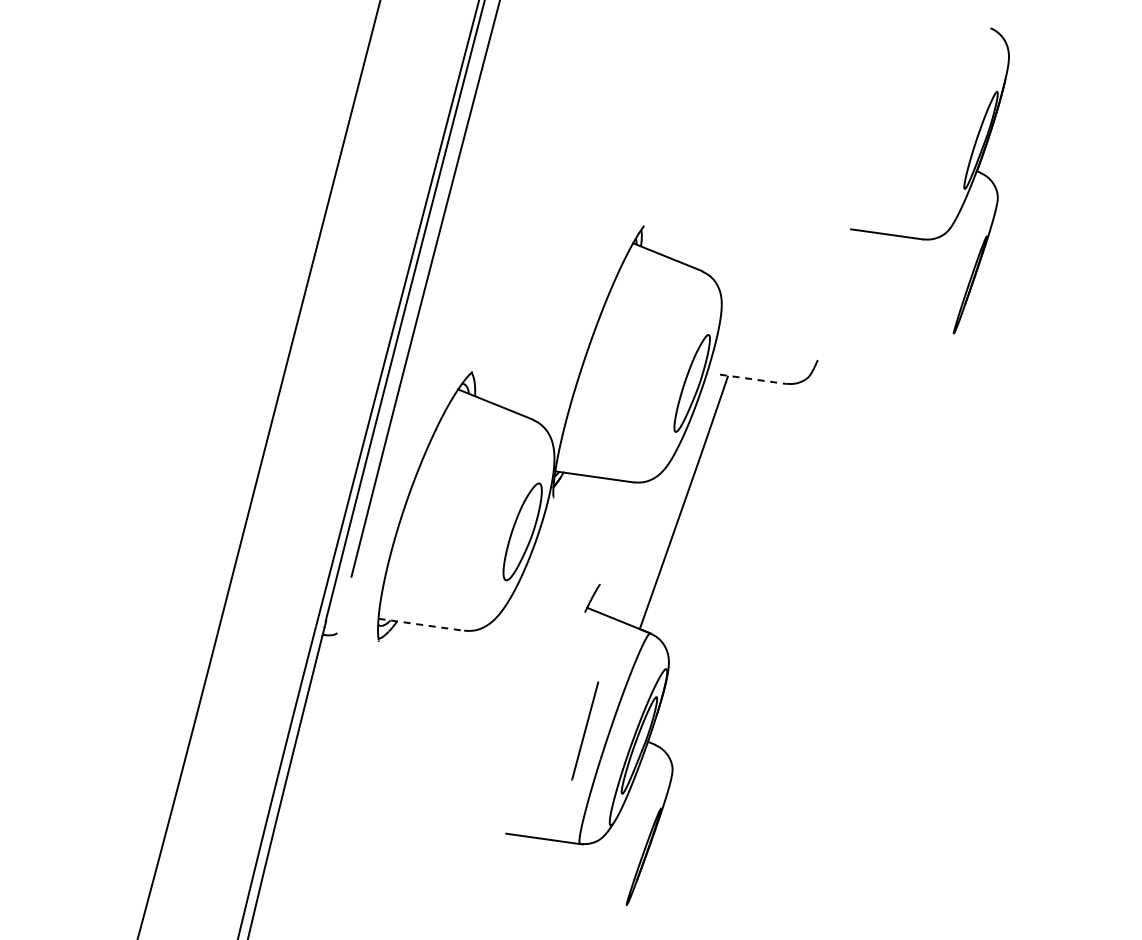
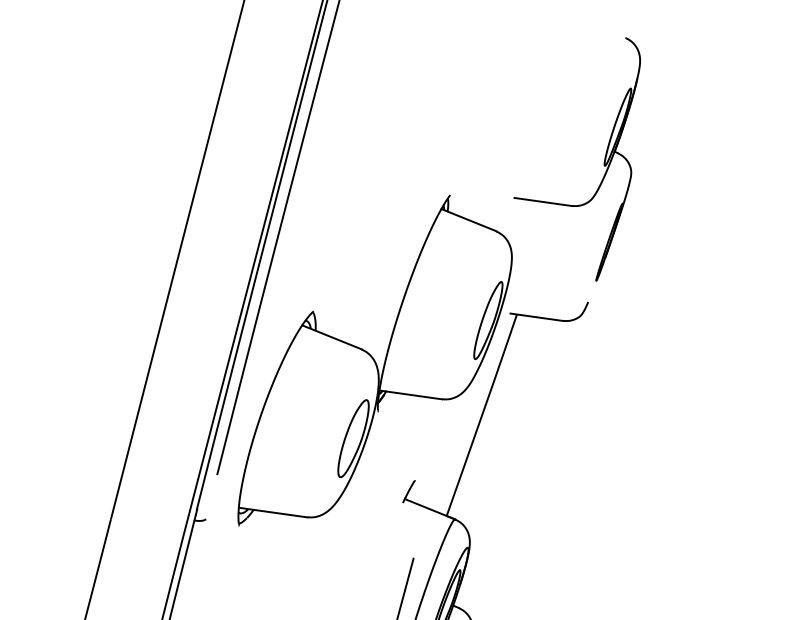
part: (963, 182) -> (603, 160), moved
line: (753, 379) -> (537, 317), dashed -> solid
line: (421, 624) -> (273, 512), dashed -> solid

